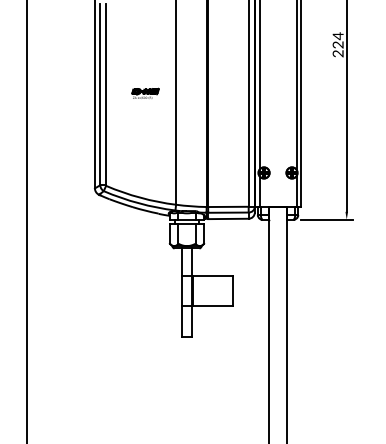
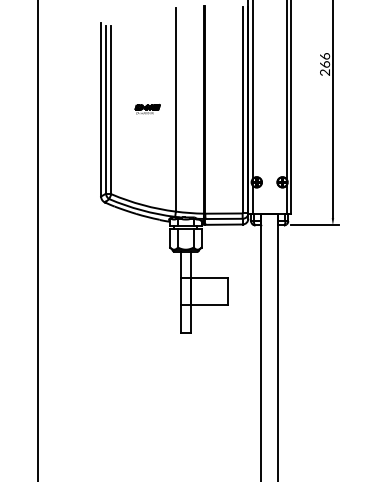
text: (338, 39) -> (325, 59), 224 -> 266

